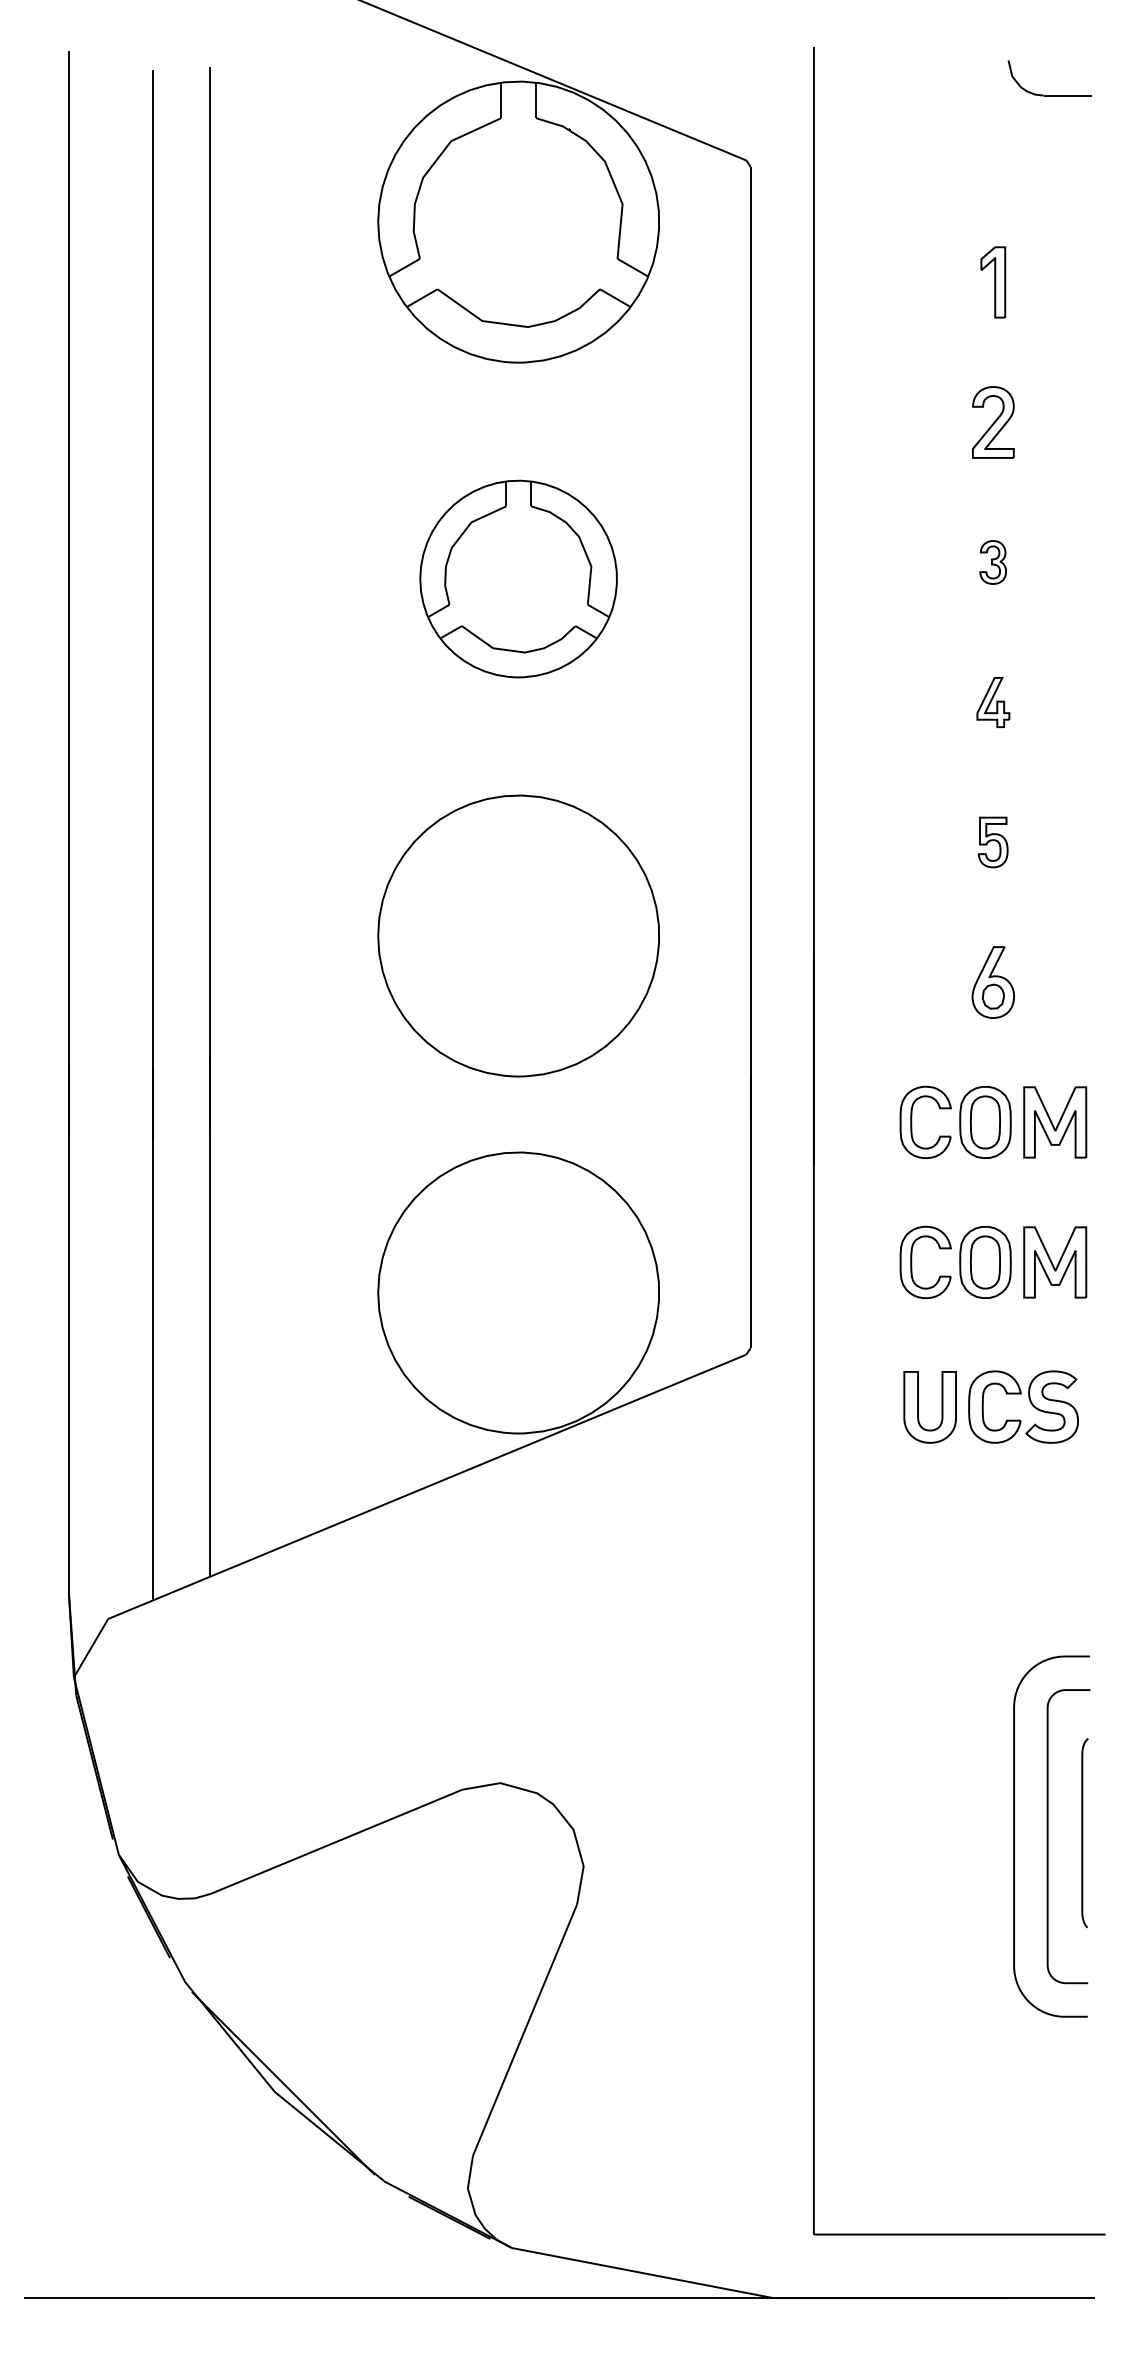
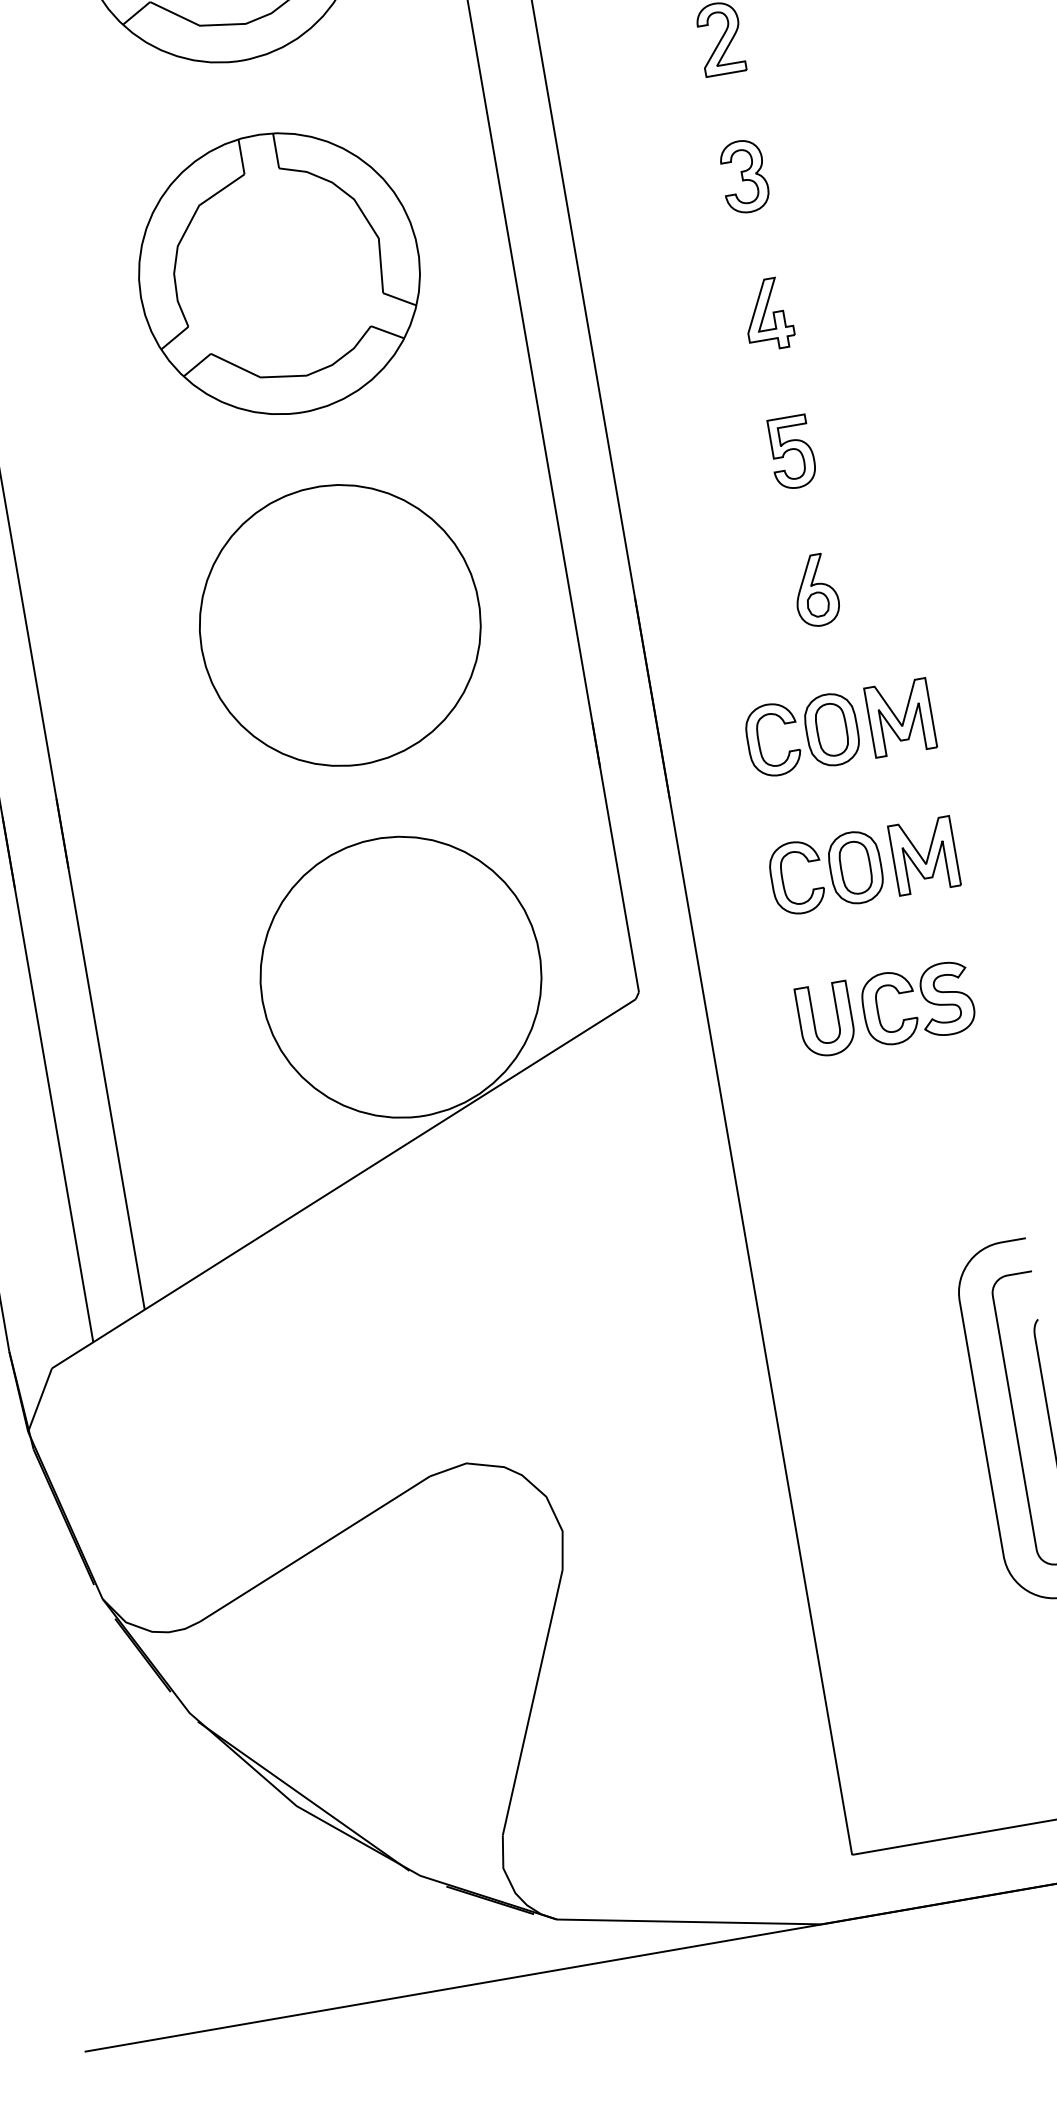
part: (992, 562) -> (743, 176), size x1.67
part: (518, 578) -> (279, 273), size x1.43
part: (993, 702) -> (768, 314), size x1.43
part: (992, 842) -> (791, 452), size x1.43

